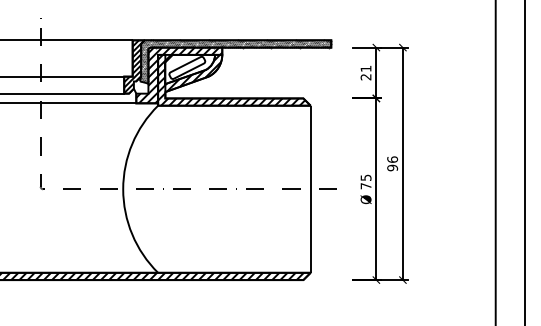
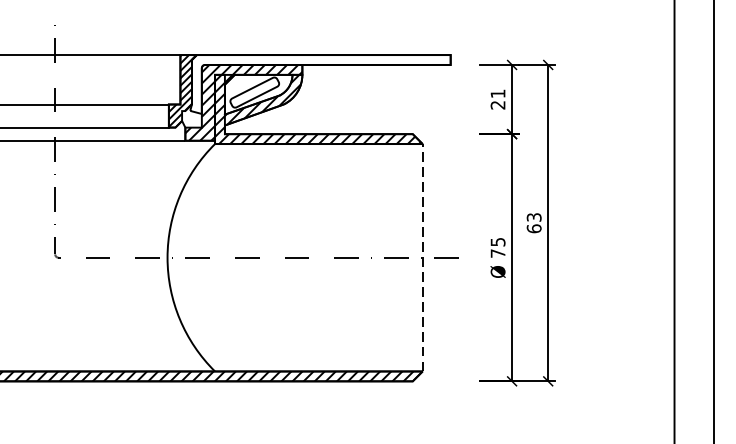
hatch: (235, 61) -> (320, 83), removed
text: (392, 163) -> (534, 222), 96 -> 63
line: (310, 189) -> (422, 258), solid -> dashed

